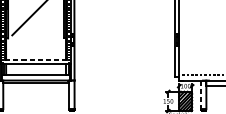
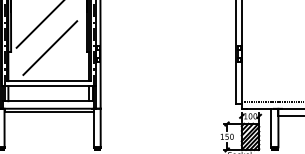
line: (37, 35) -> (50, 47), added
line: (36, 60) -> (49, 81), dashed -> solid
line: (201, 93) -> (271, 126), dashed -> solid

